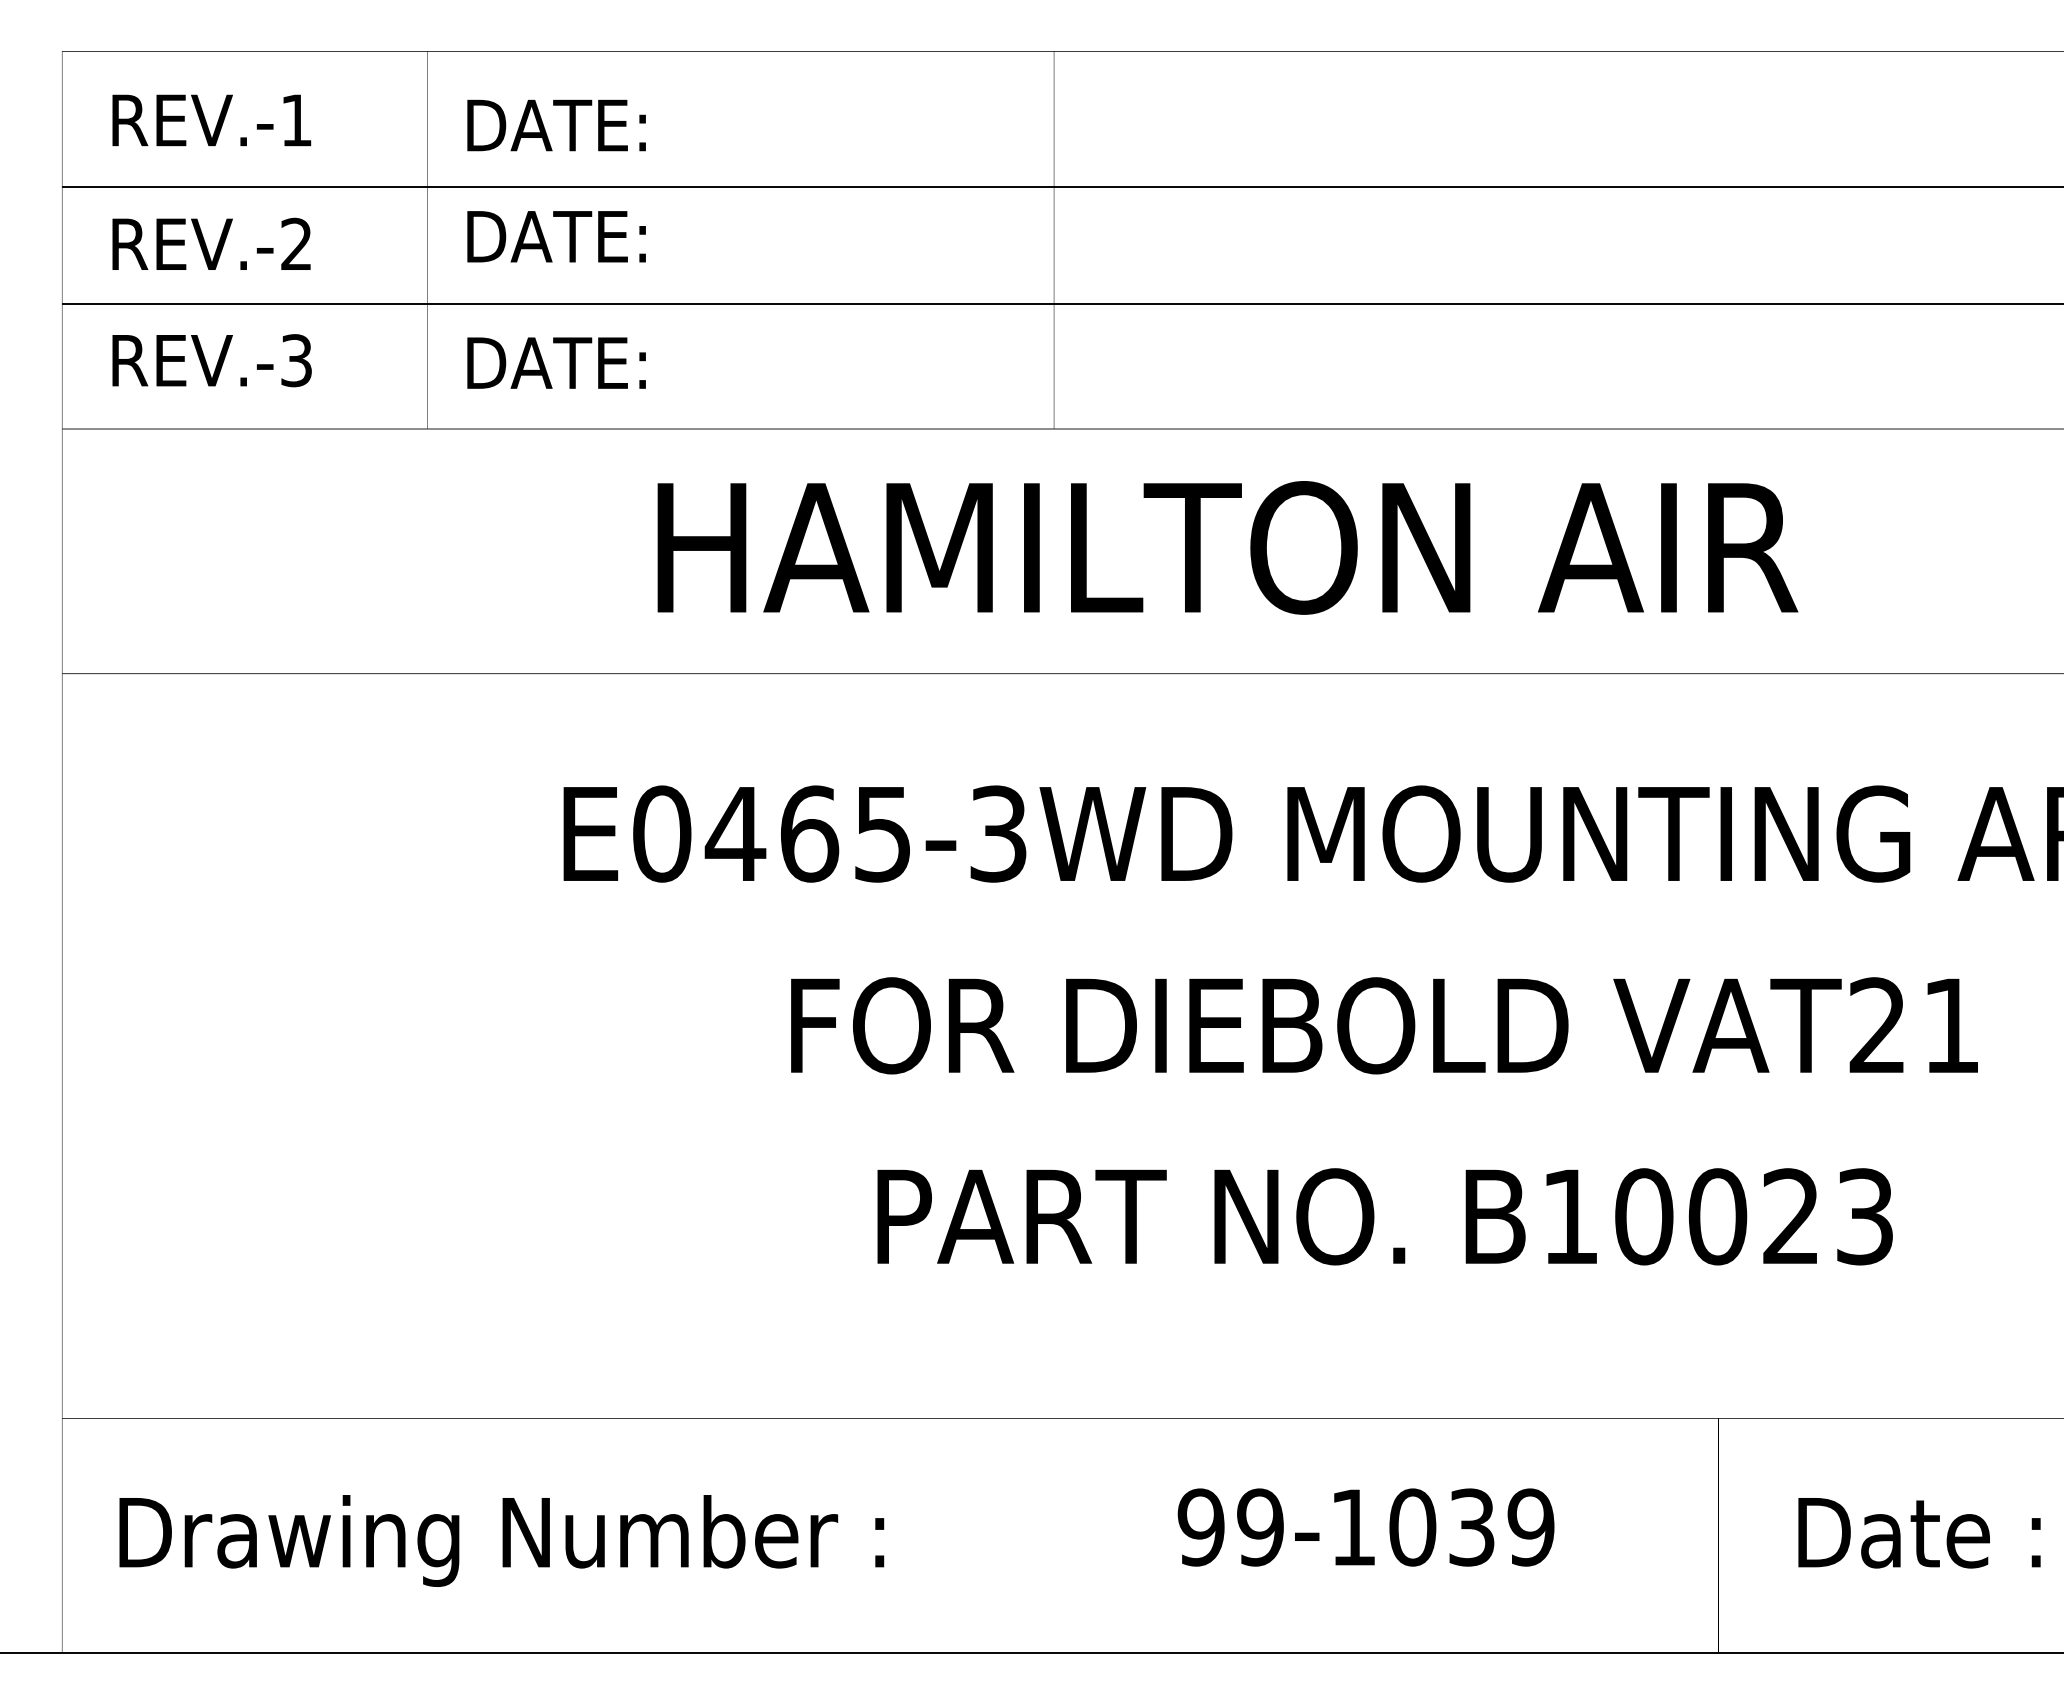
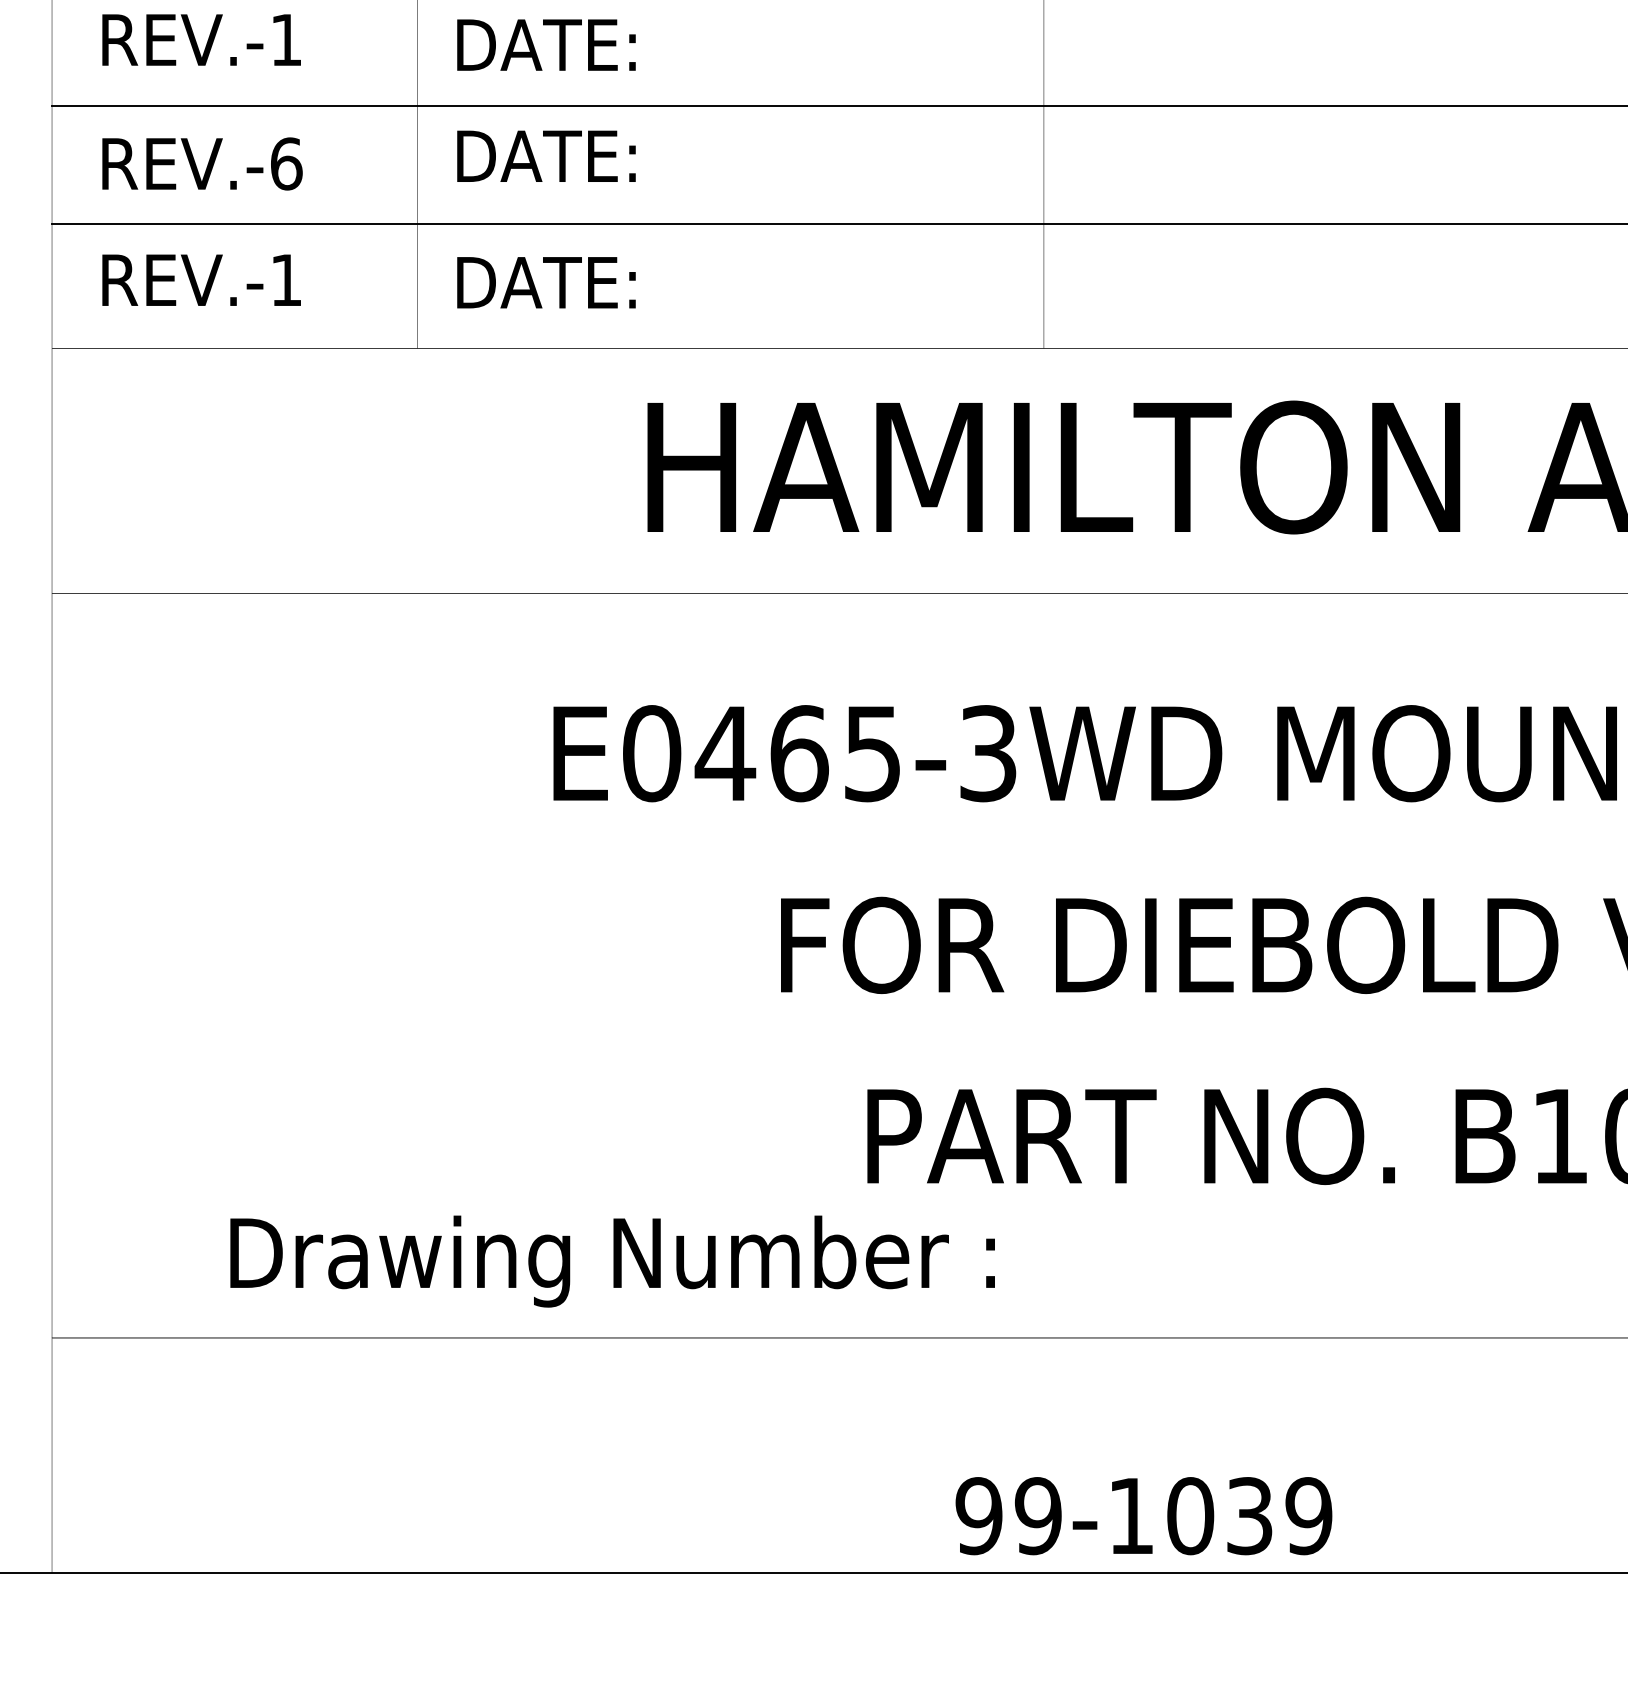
text: (296, 243) -> (286, 163), REV.-2 -> REV.-6
text: (296, 360) -> (286, 280), REV.-3 -> REV.-1
text: (1365, 1527) -> (1143, 1516), moved
text: (501, 1540) -> (612, 1261), moved

